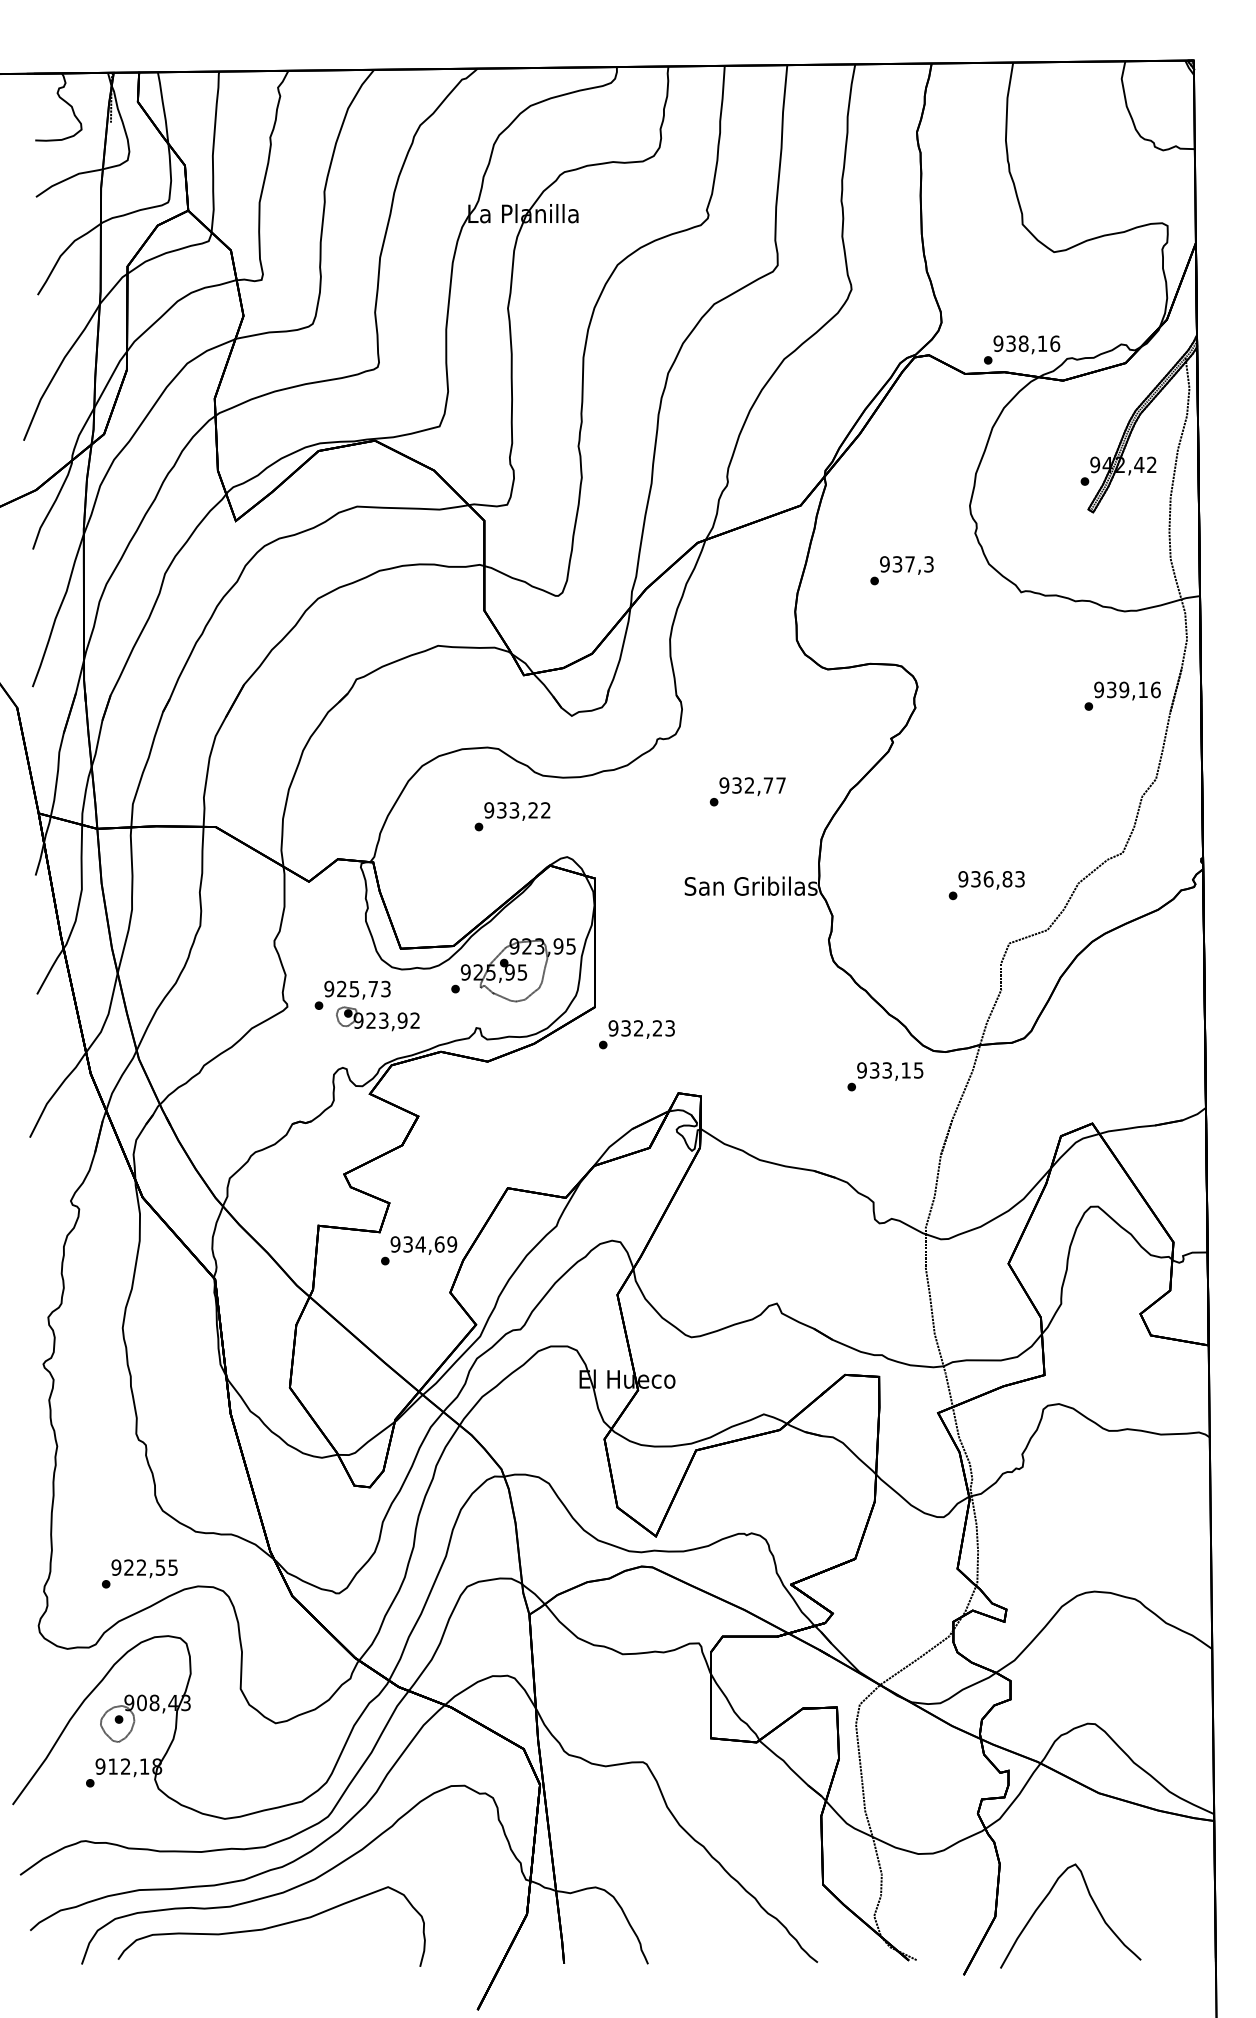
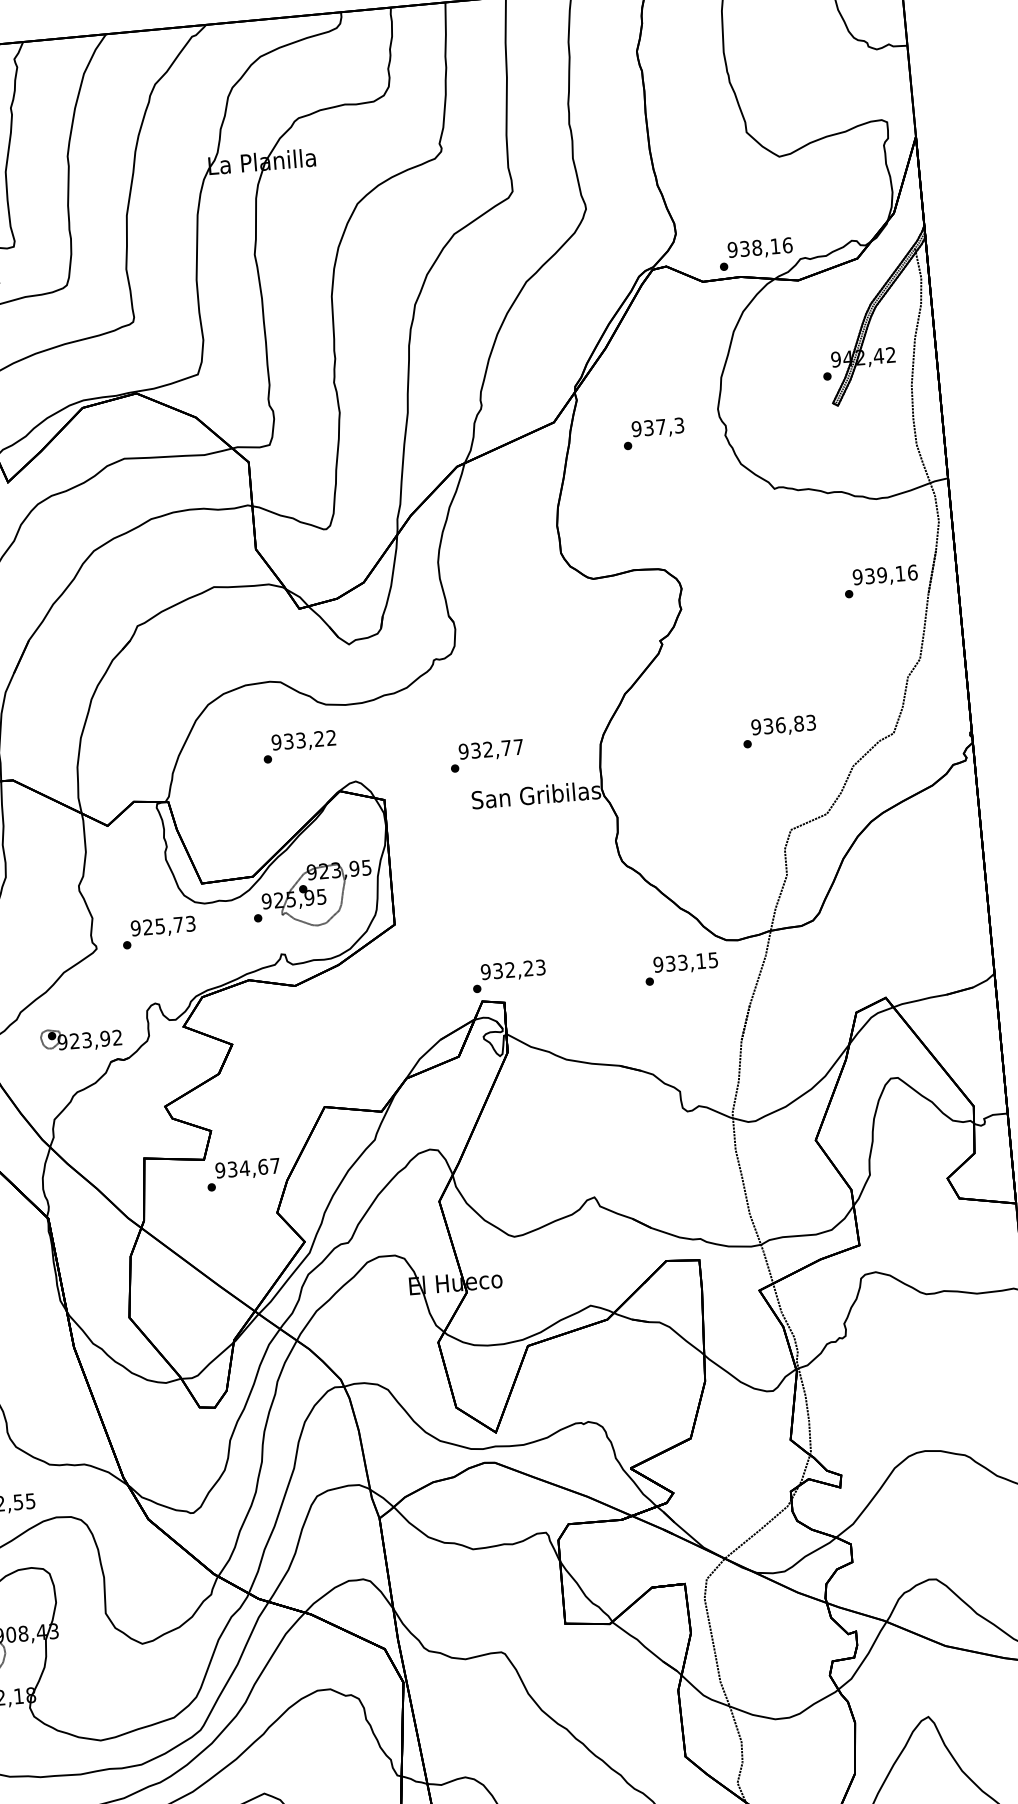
text: (901, 570) -> (653, 433), moved
text: (747, 791) -> (486, 755), moved
text: (986, 885) -> (779, 731), moved
part: (377, 1018) -> (80, 1038), moved
text: (636, 1034) -> (508, 976), moved
text: (452, 1244) -> (275, 1165), 934,69 -> 934,67

